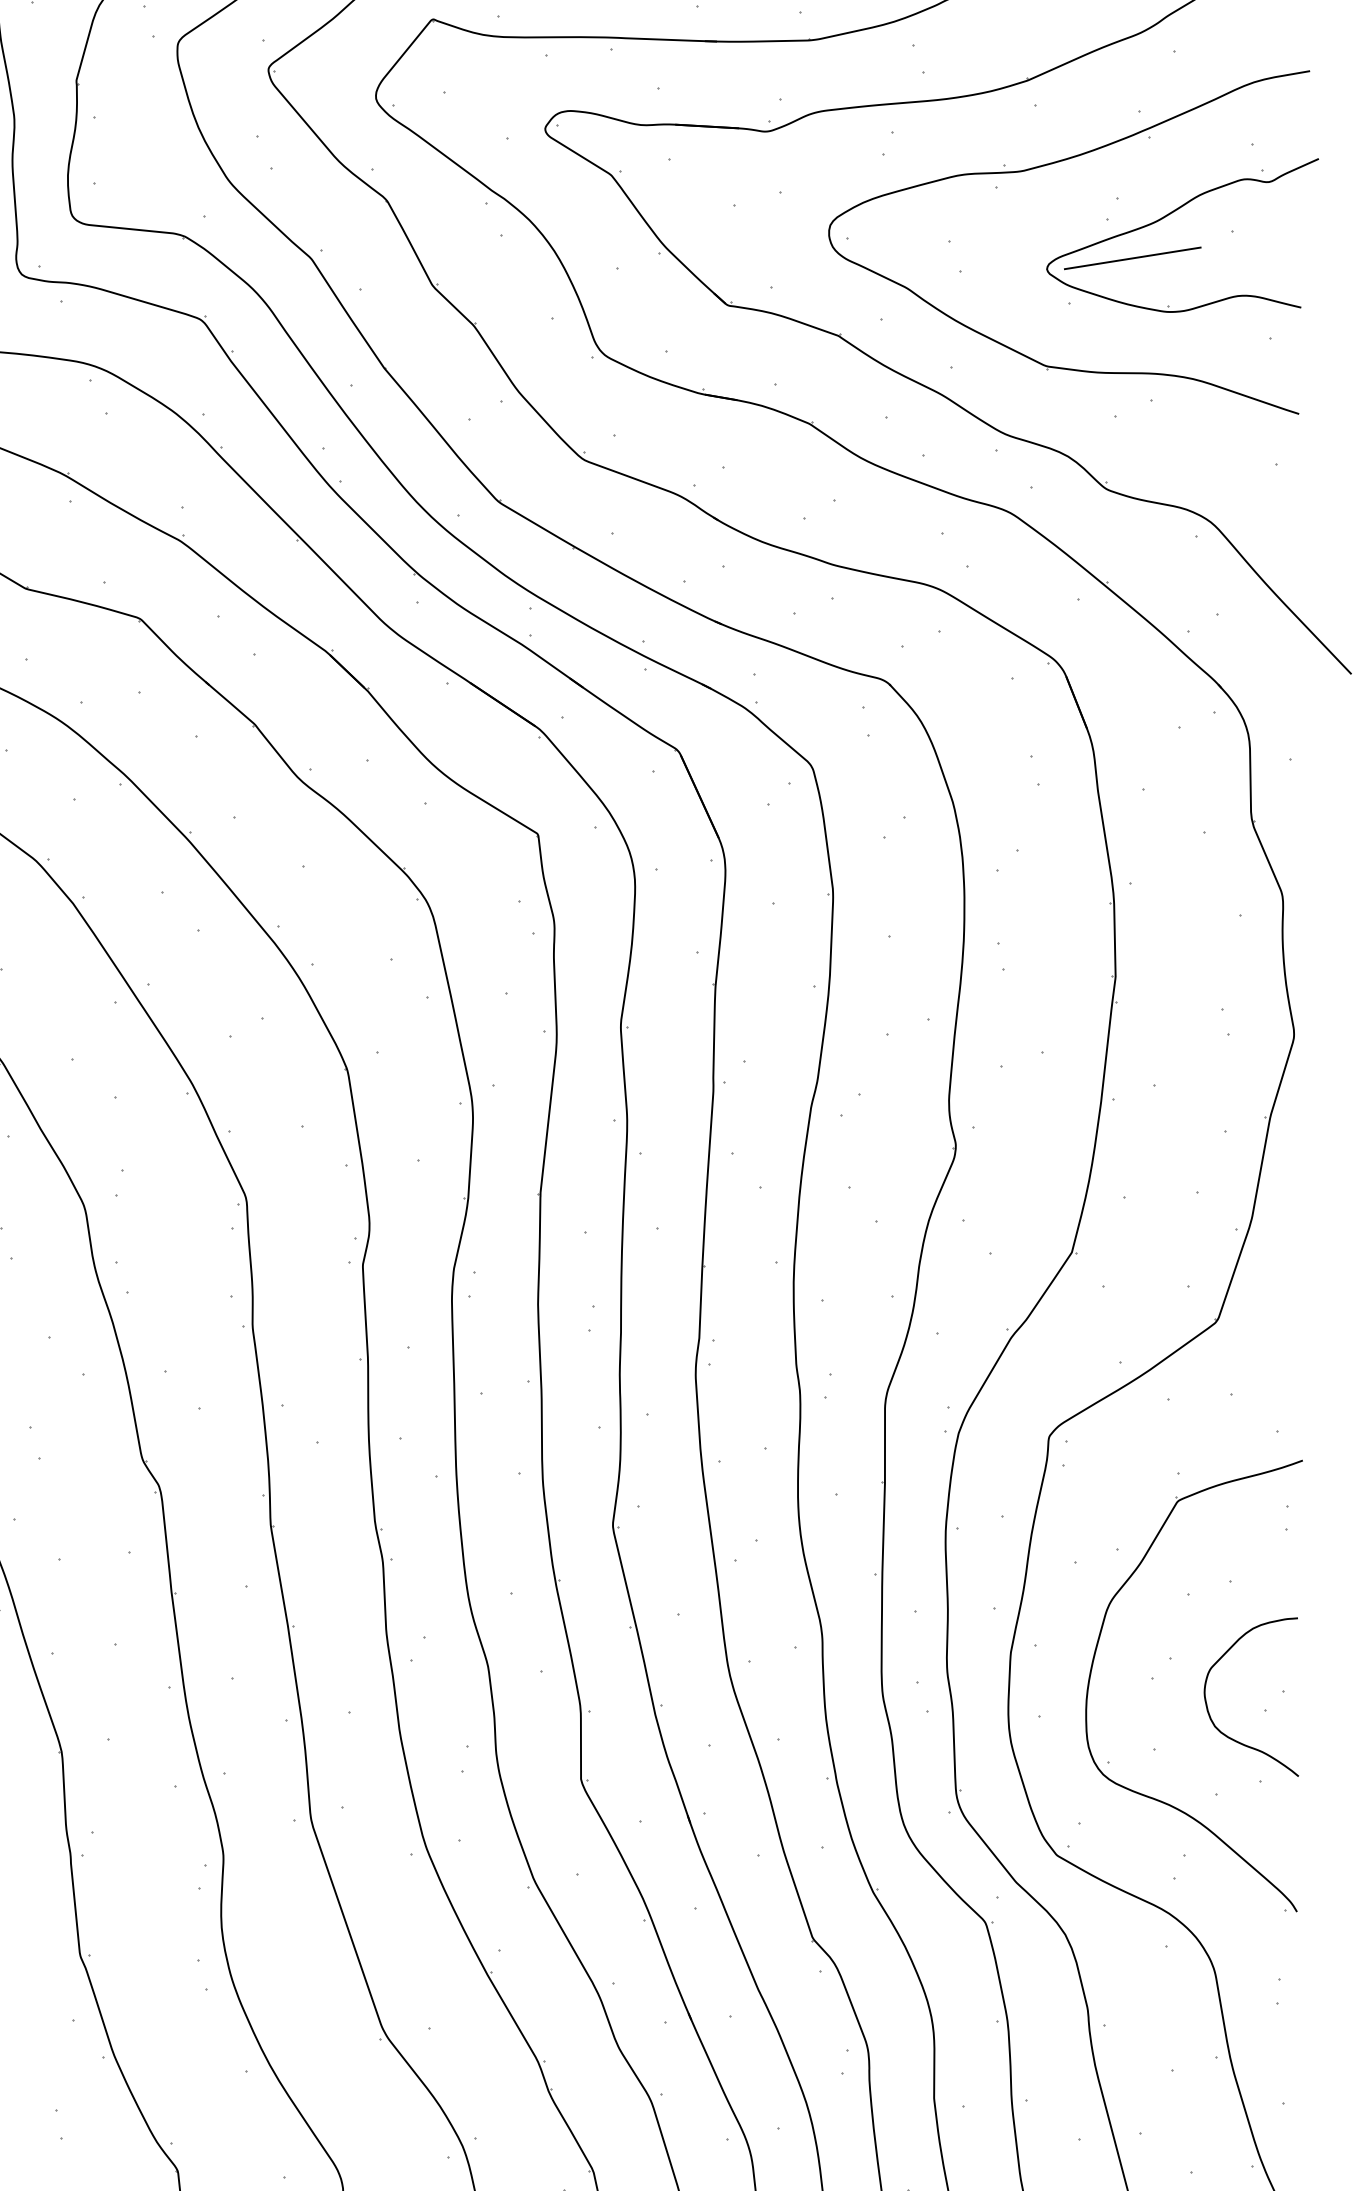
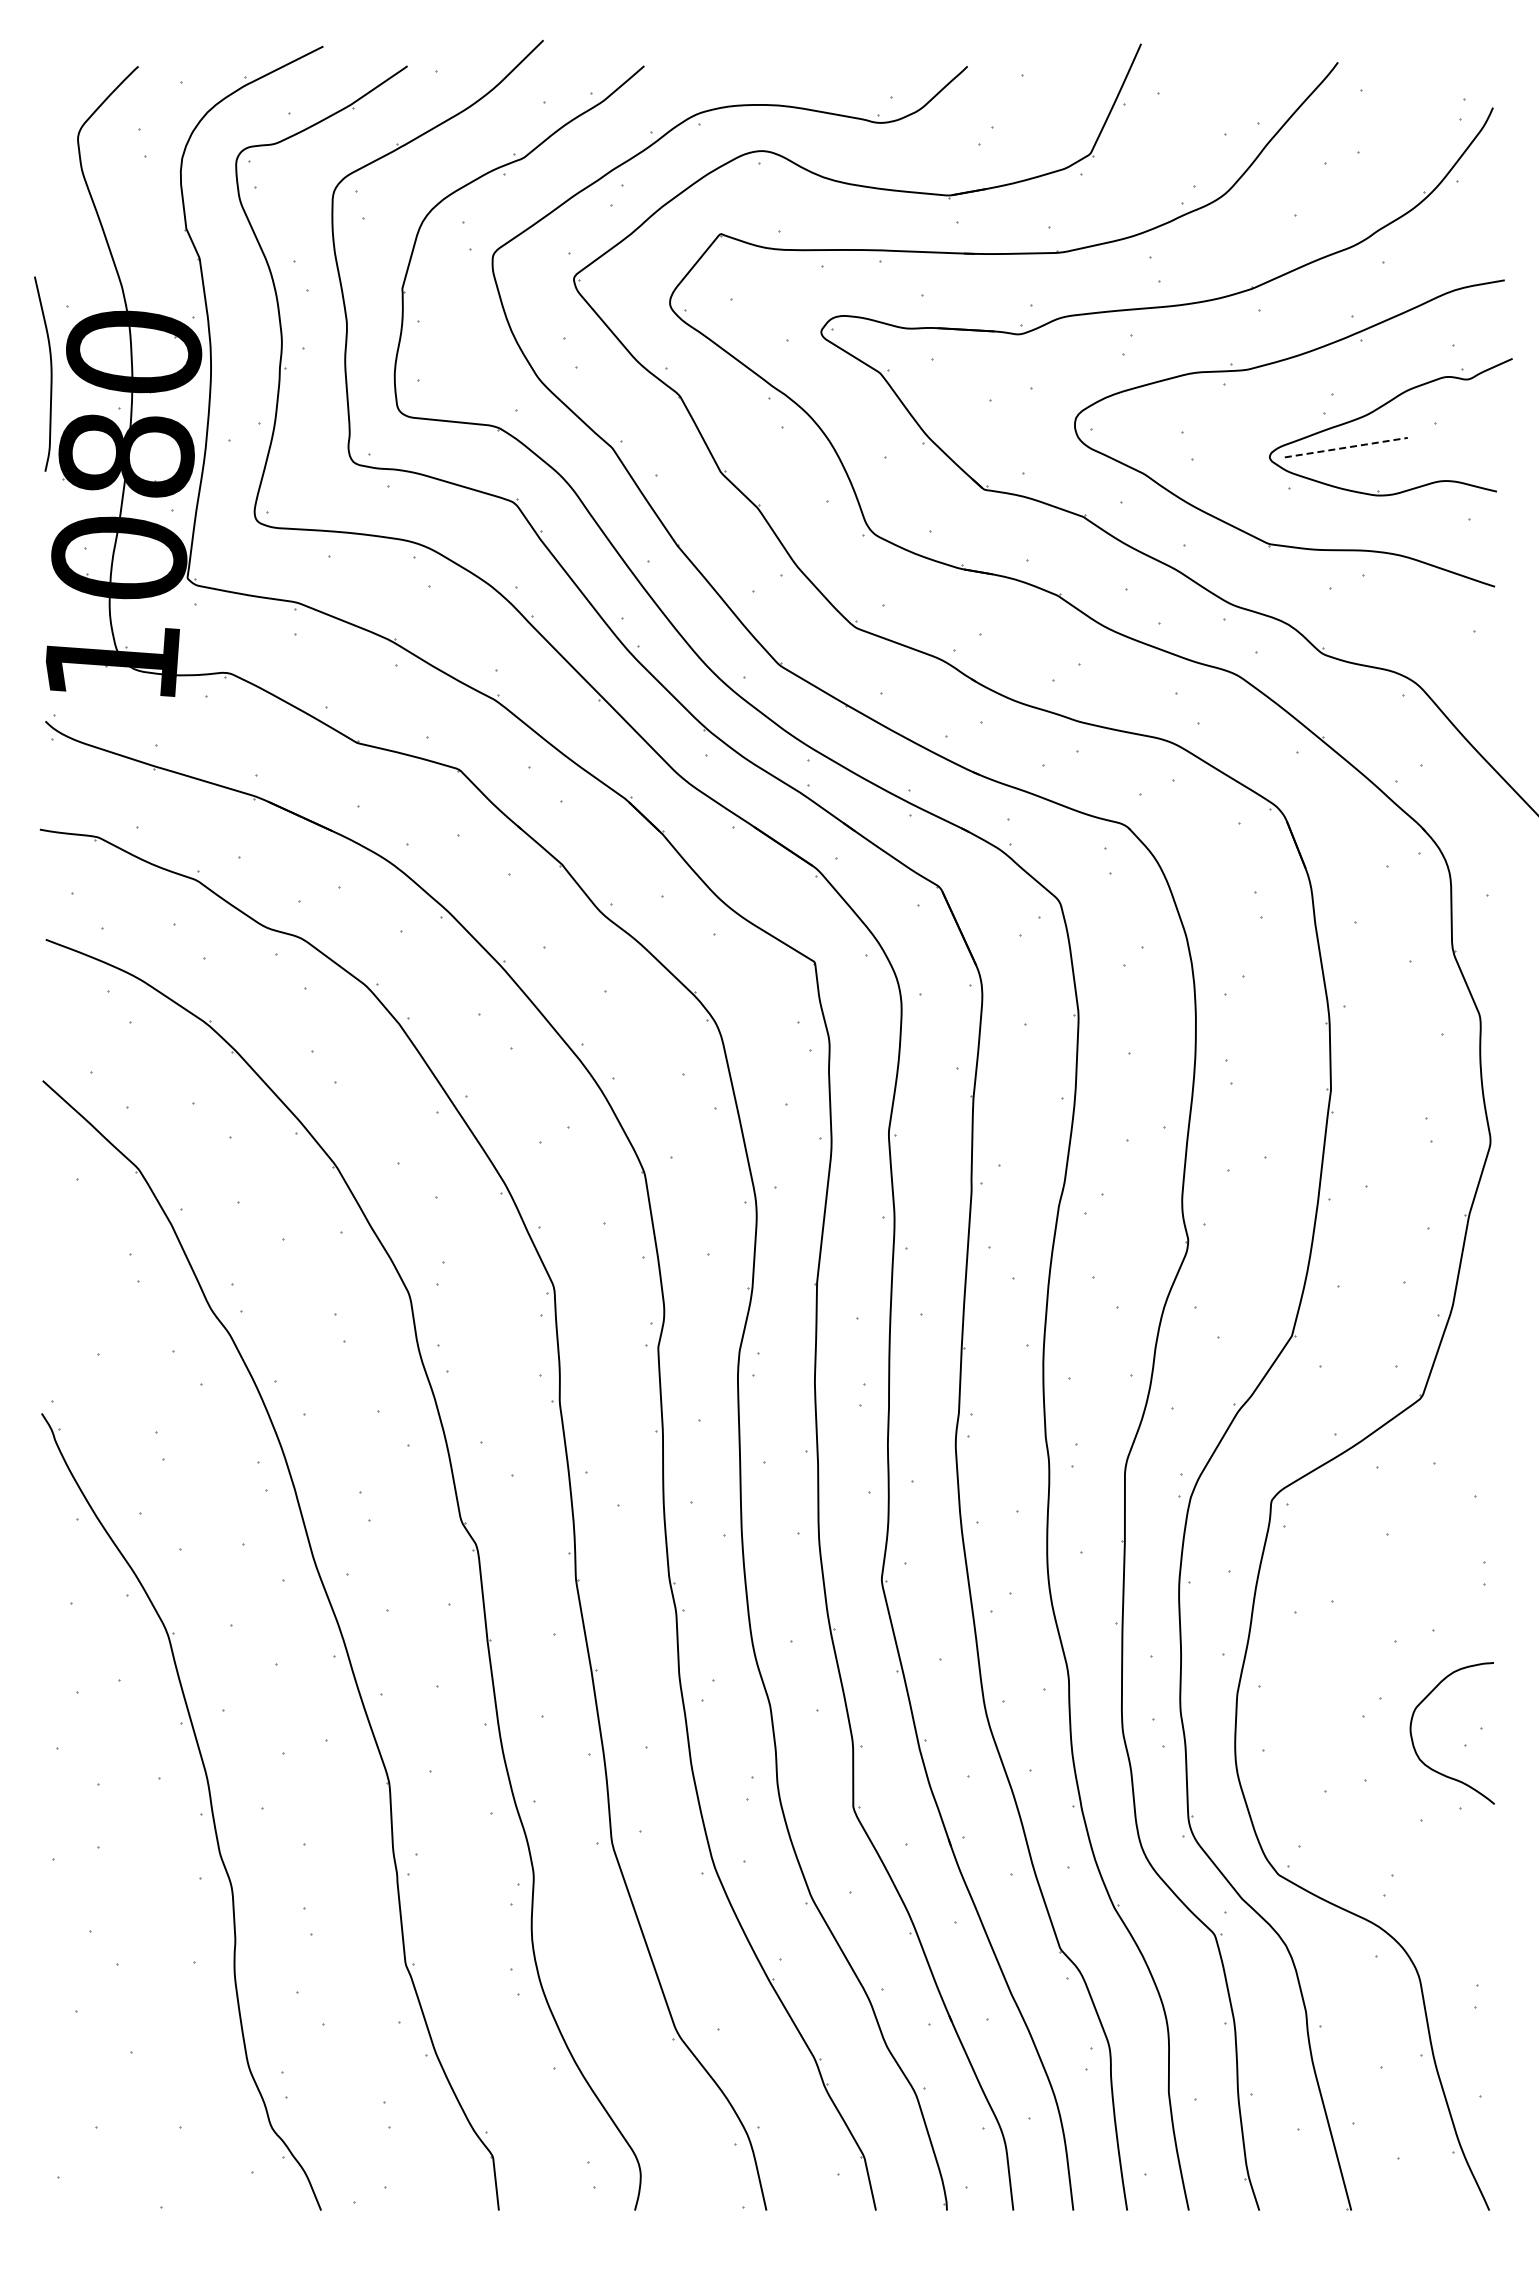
line: (1132, 258) -> (1346, 447), solid -> dashed
part: (1094, 1659) -> (1312, 1699), removed

